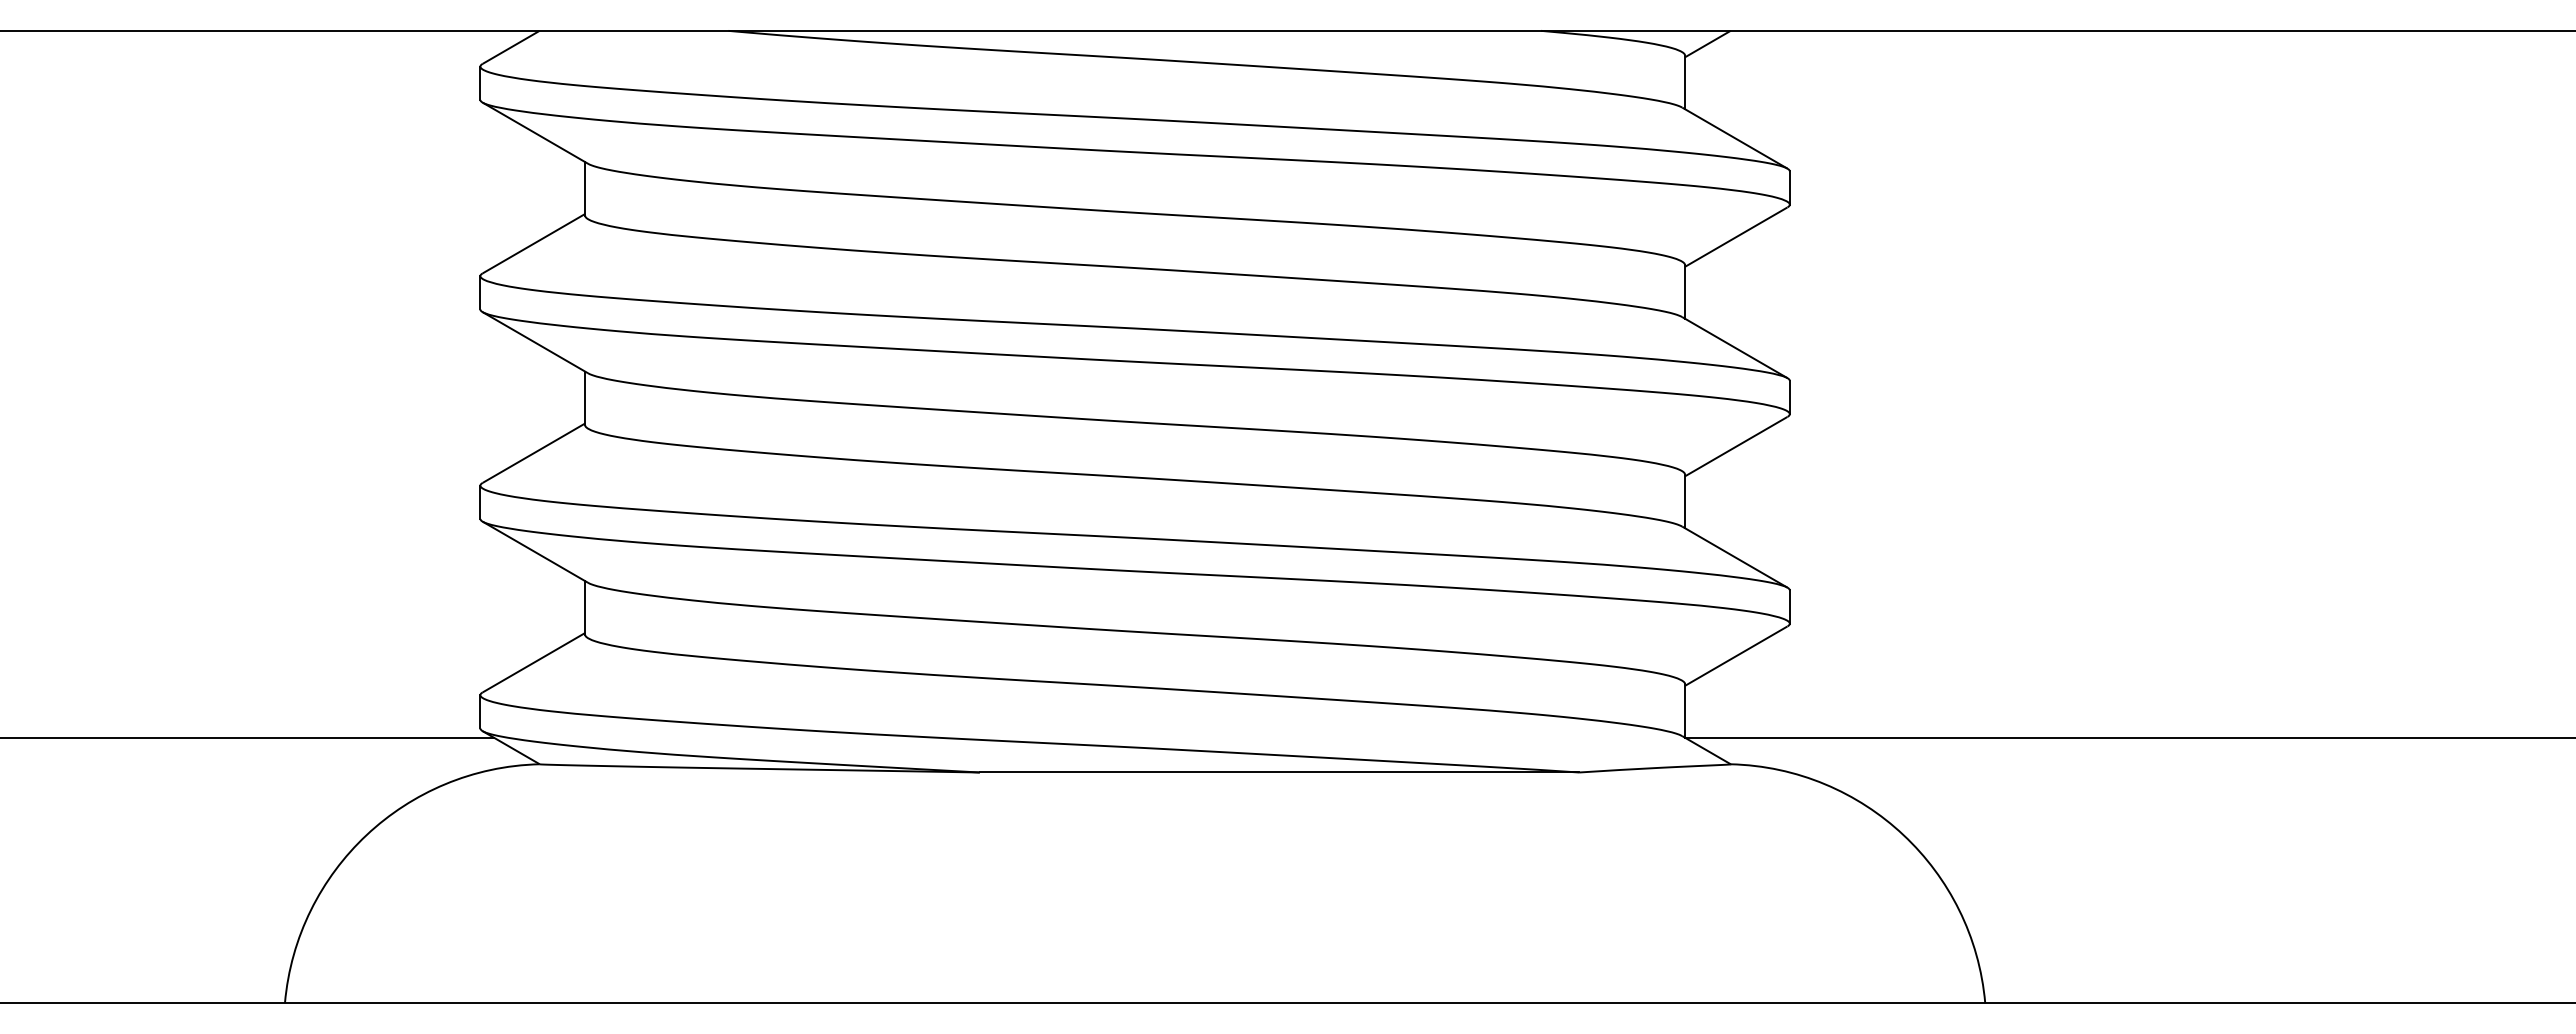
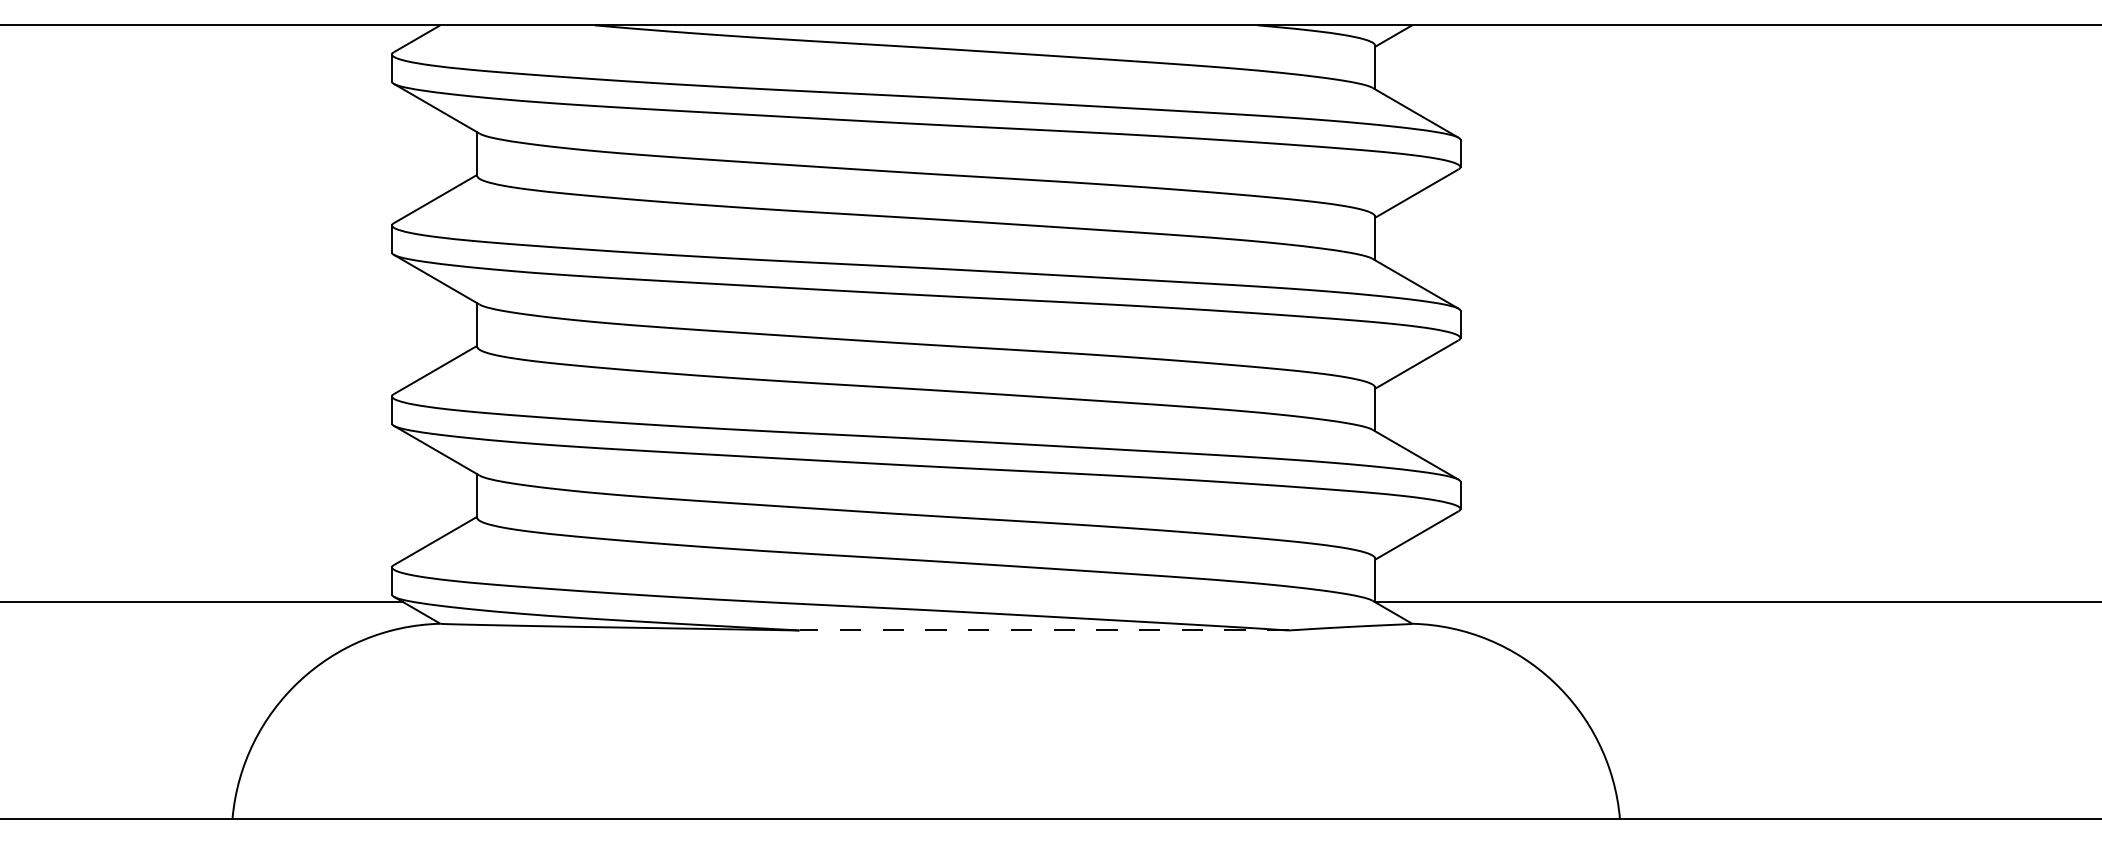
line: (1279, 772) -> (1044, 630), solid -> dashed

